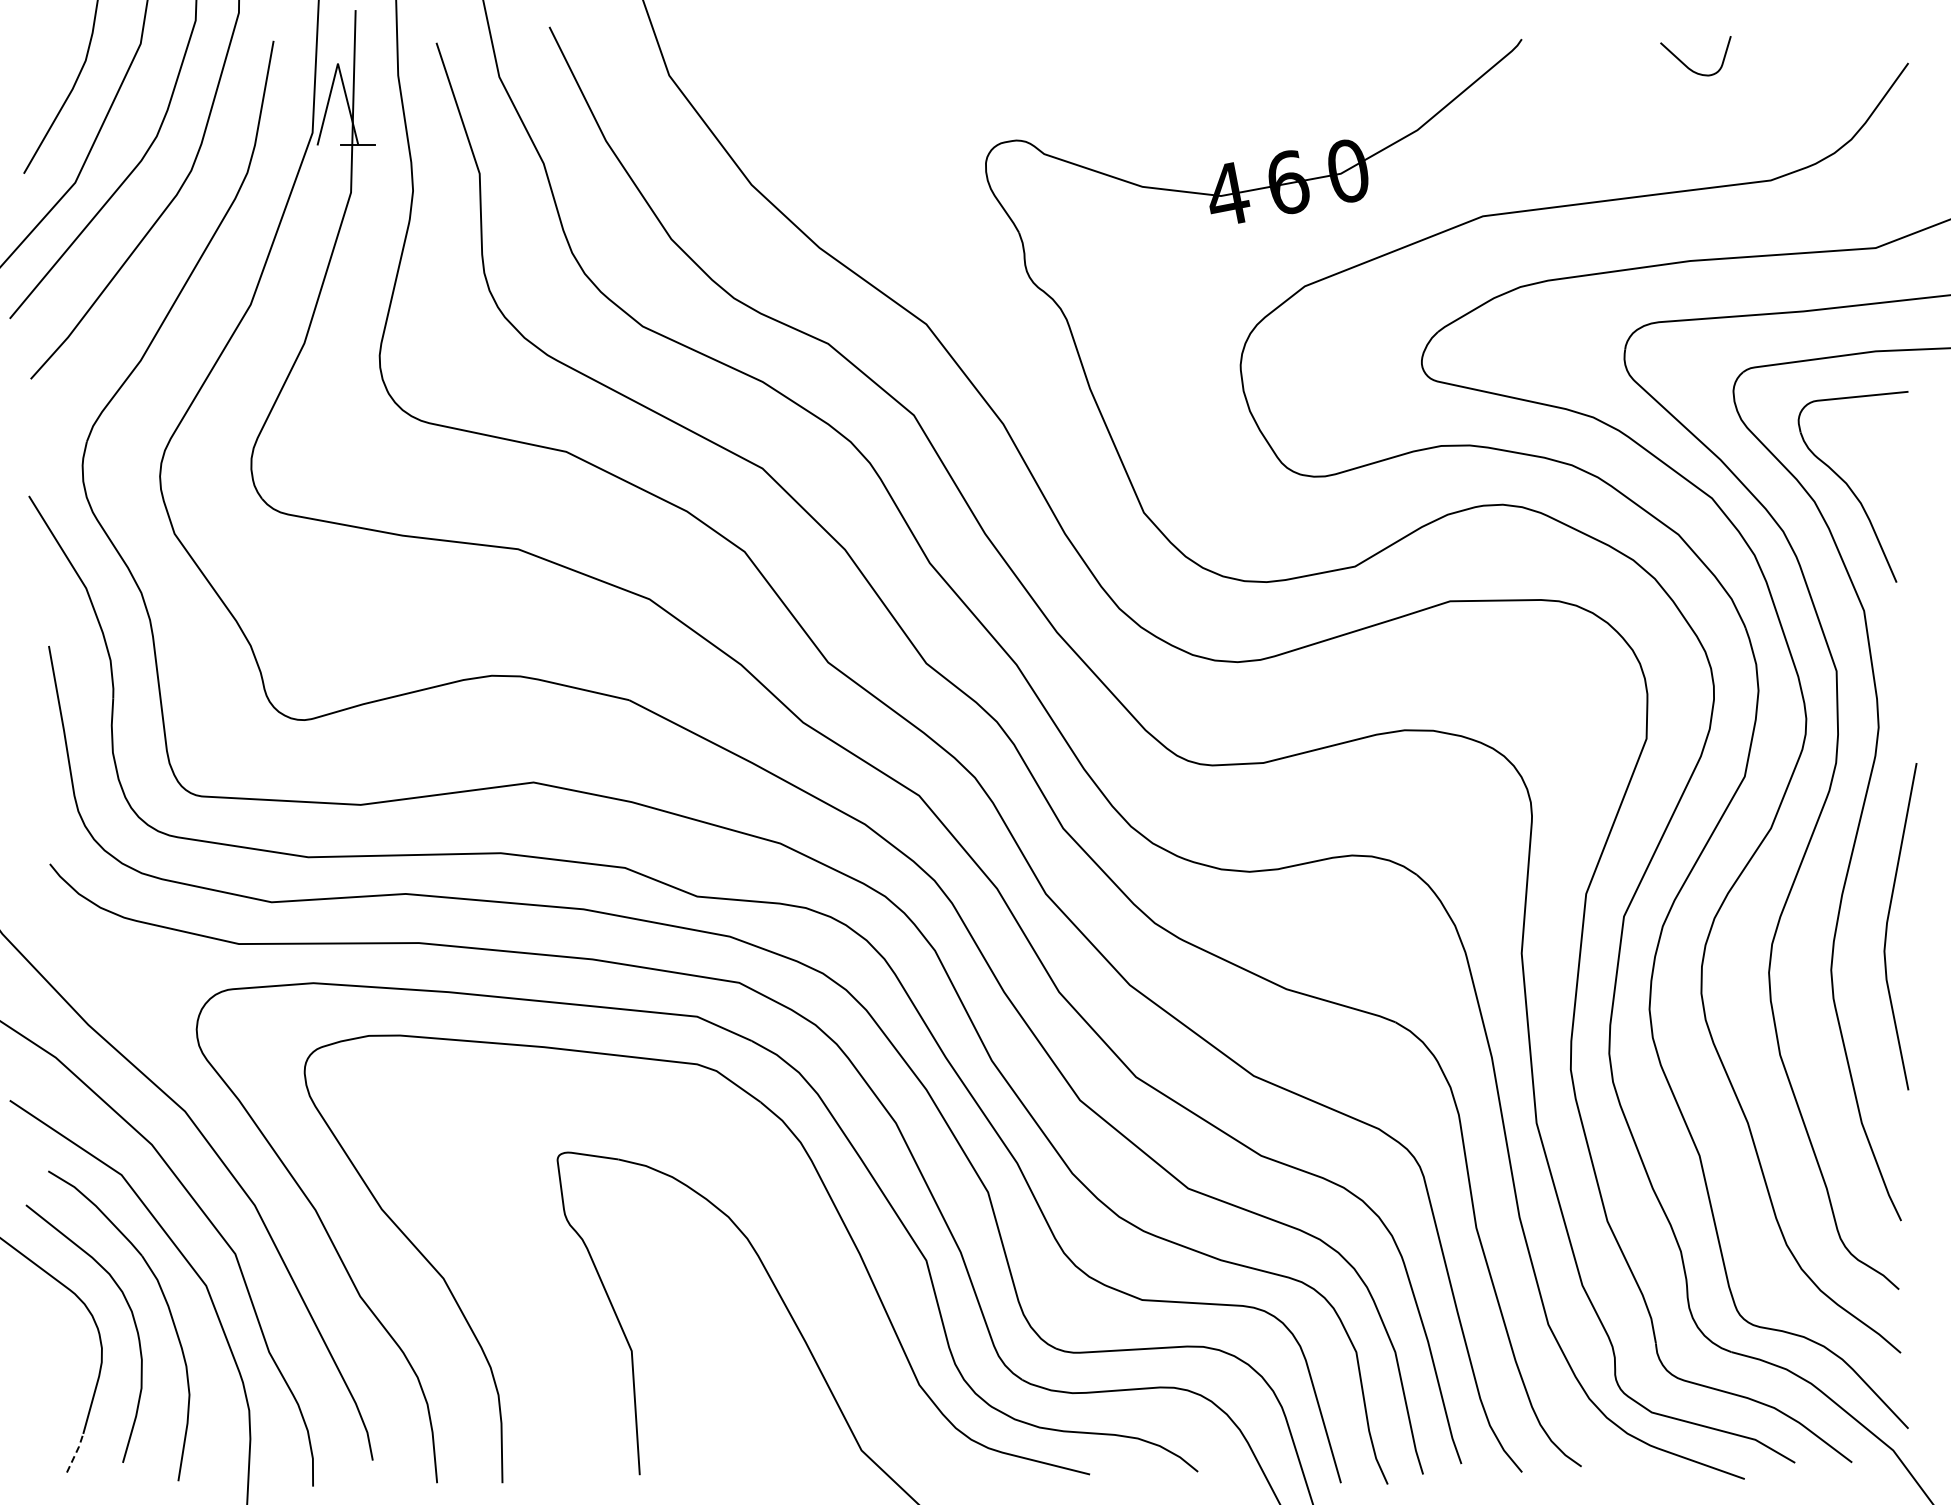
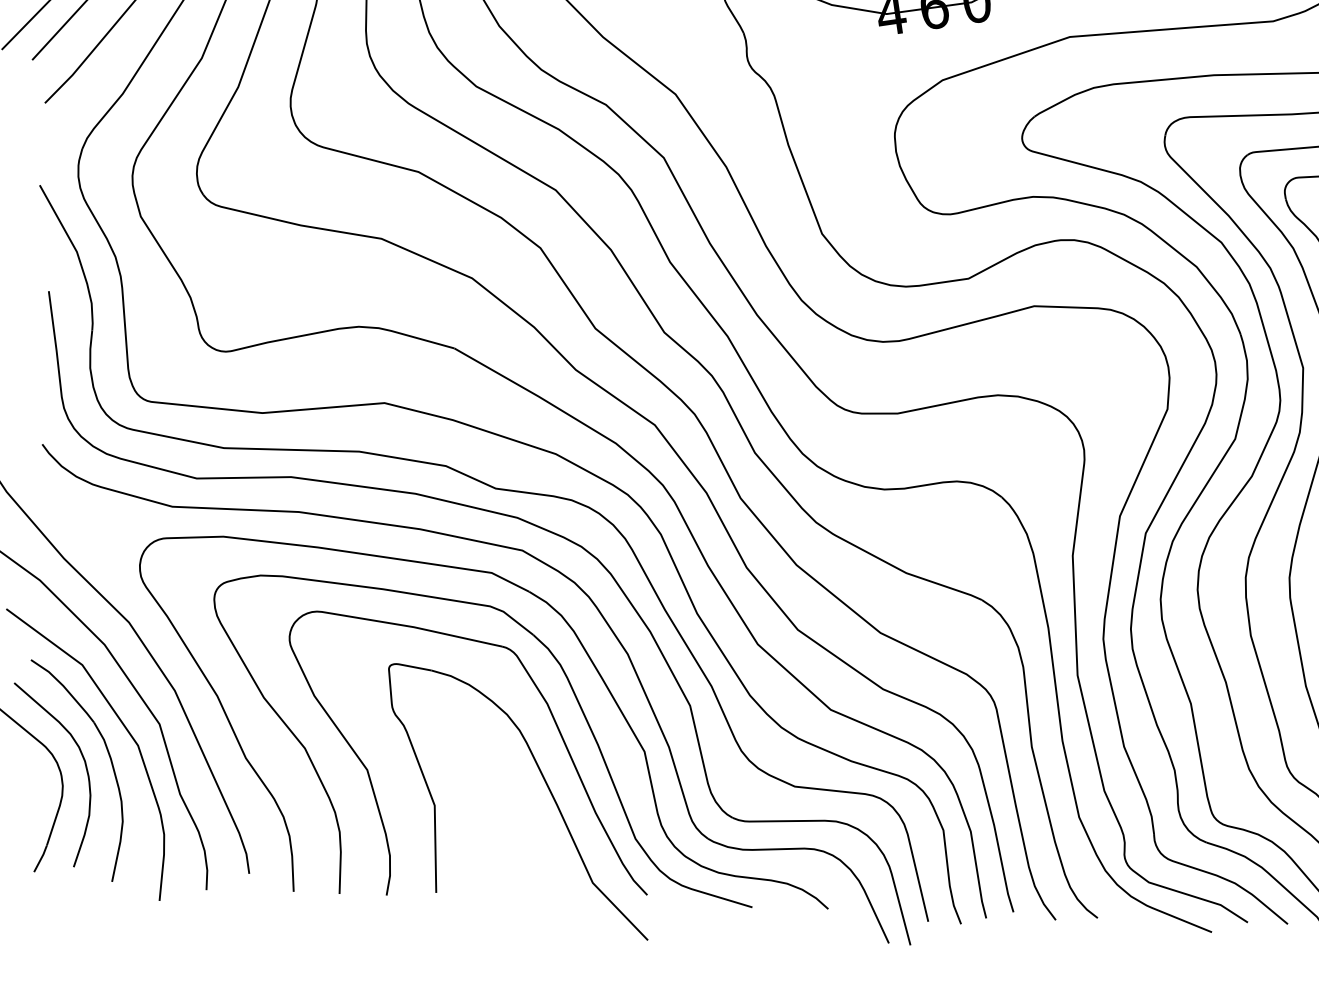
part: (795, 1222) -> (553, 720), added
line: (76, 1452) -> (41, 858), dashed -> solid

